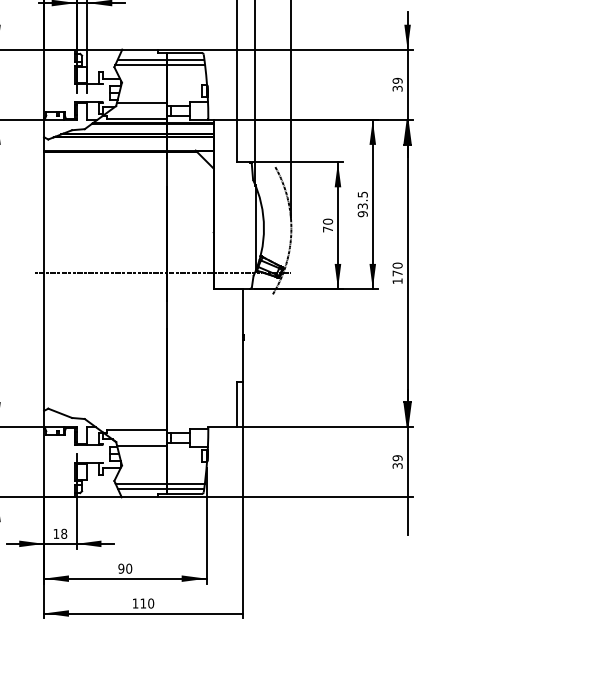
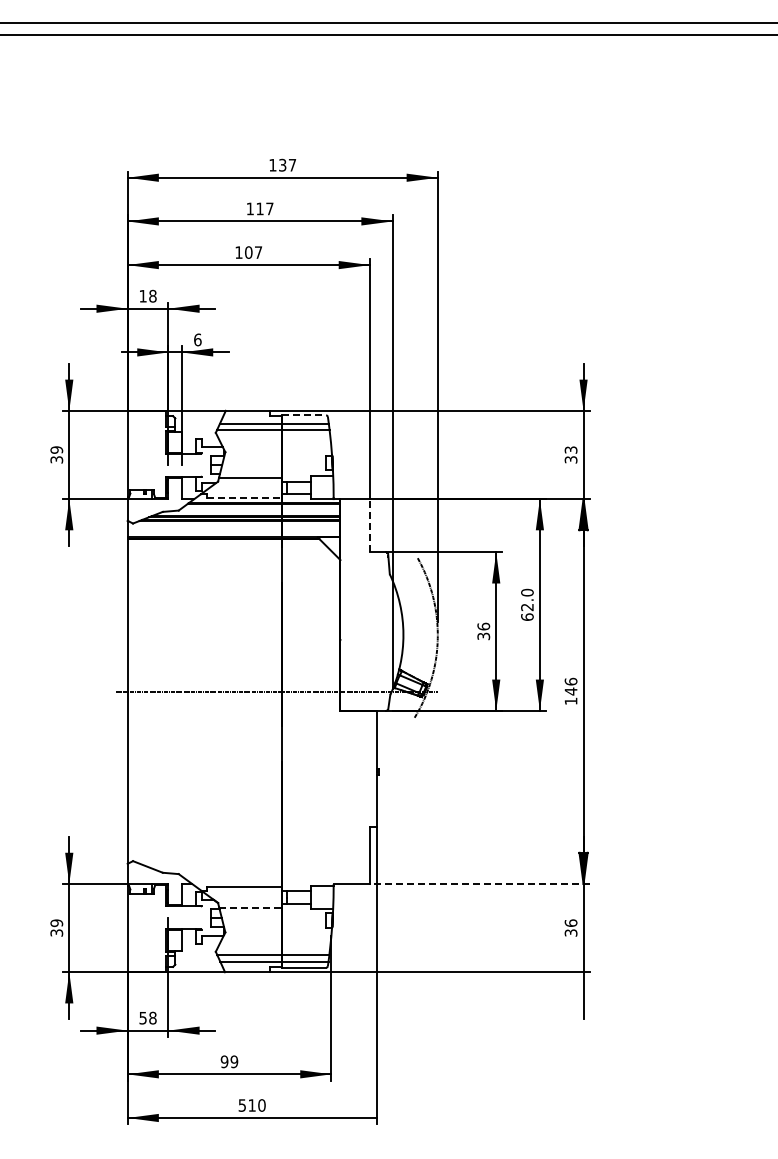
line: (185, 53) -> (304, 415), solid -> dashed
text: (397, 80) -> (570, 449), 39 -> 33
line: (137, 118) -> (244, 497), solid -> dashed
line: (236, 141) -> (369, 525), solid -> dashed
text: (362, 204) -> (527, 604), 93.5 -> 62.0
text: (327, 225) -> (483, 631), 70 -> 36
text: (397, 269) -> (570, 686), 170 -> 146
line: (324, 426) -> (479, 883), solid -> dashed
line: (142, 445) -> (250, 907), solid -> dashed
text: (397, 458) -> (570, 923), 39 -> 36
text: (55, 534) -> (142, 1018), 18 -> 58
text: (129, 568) -> (234, 1061), 90 -> 99
text: (134, 603) -> (241, 1105), 110 -> 510

